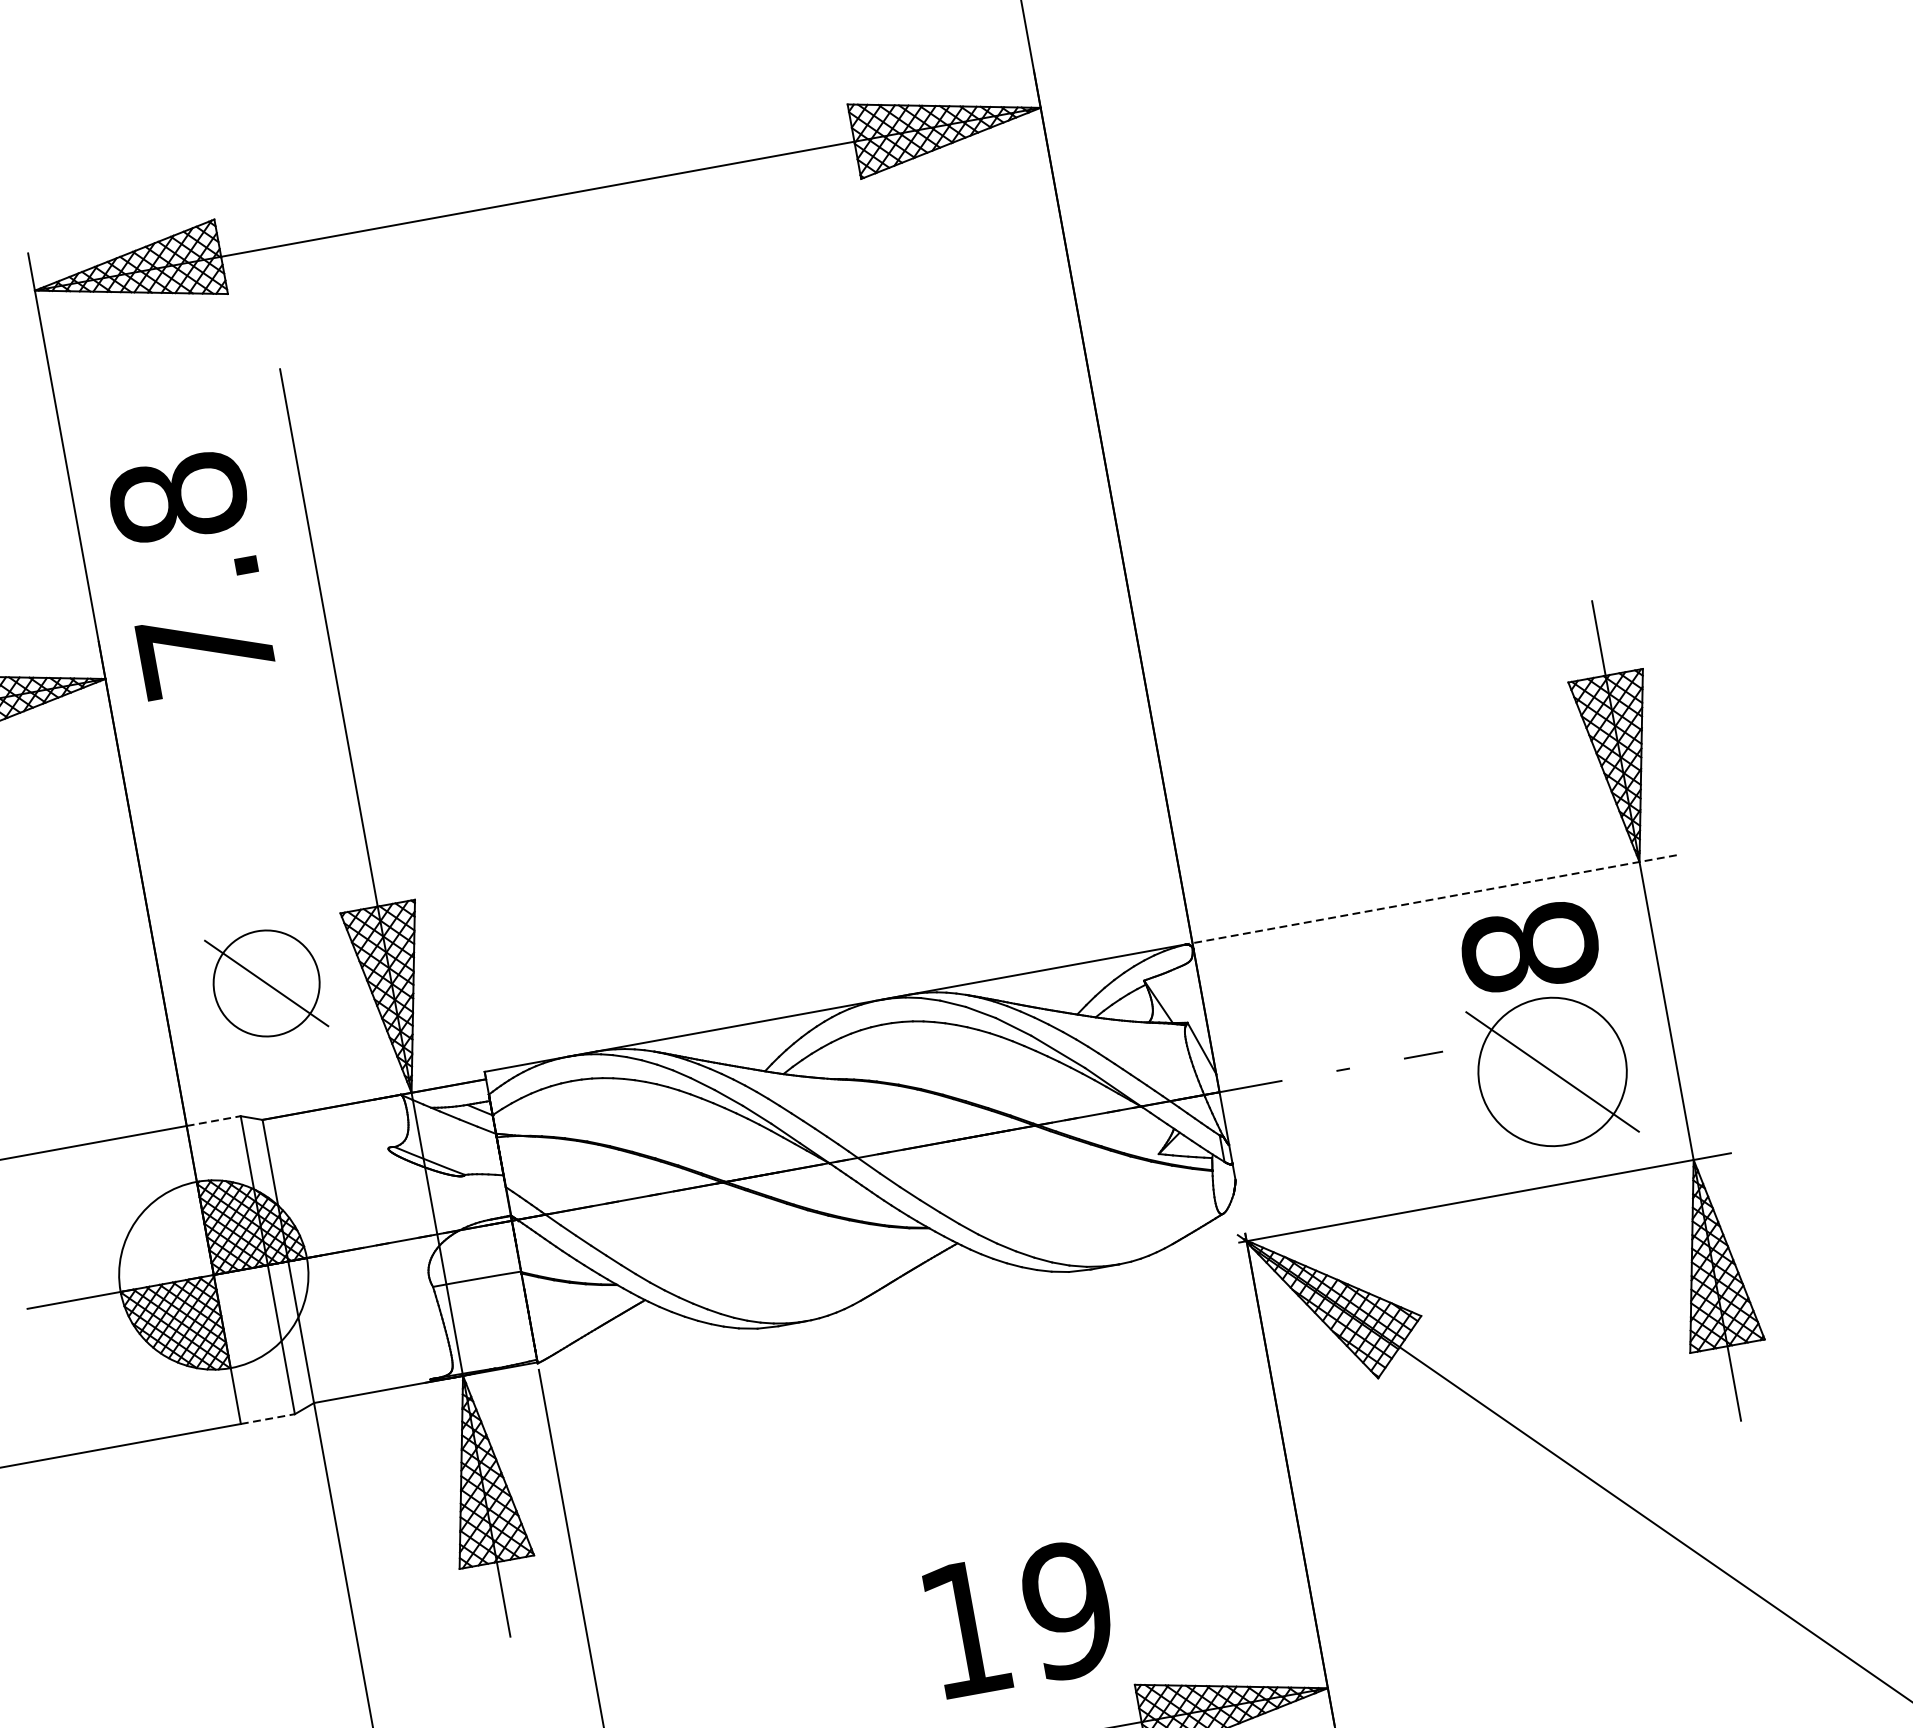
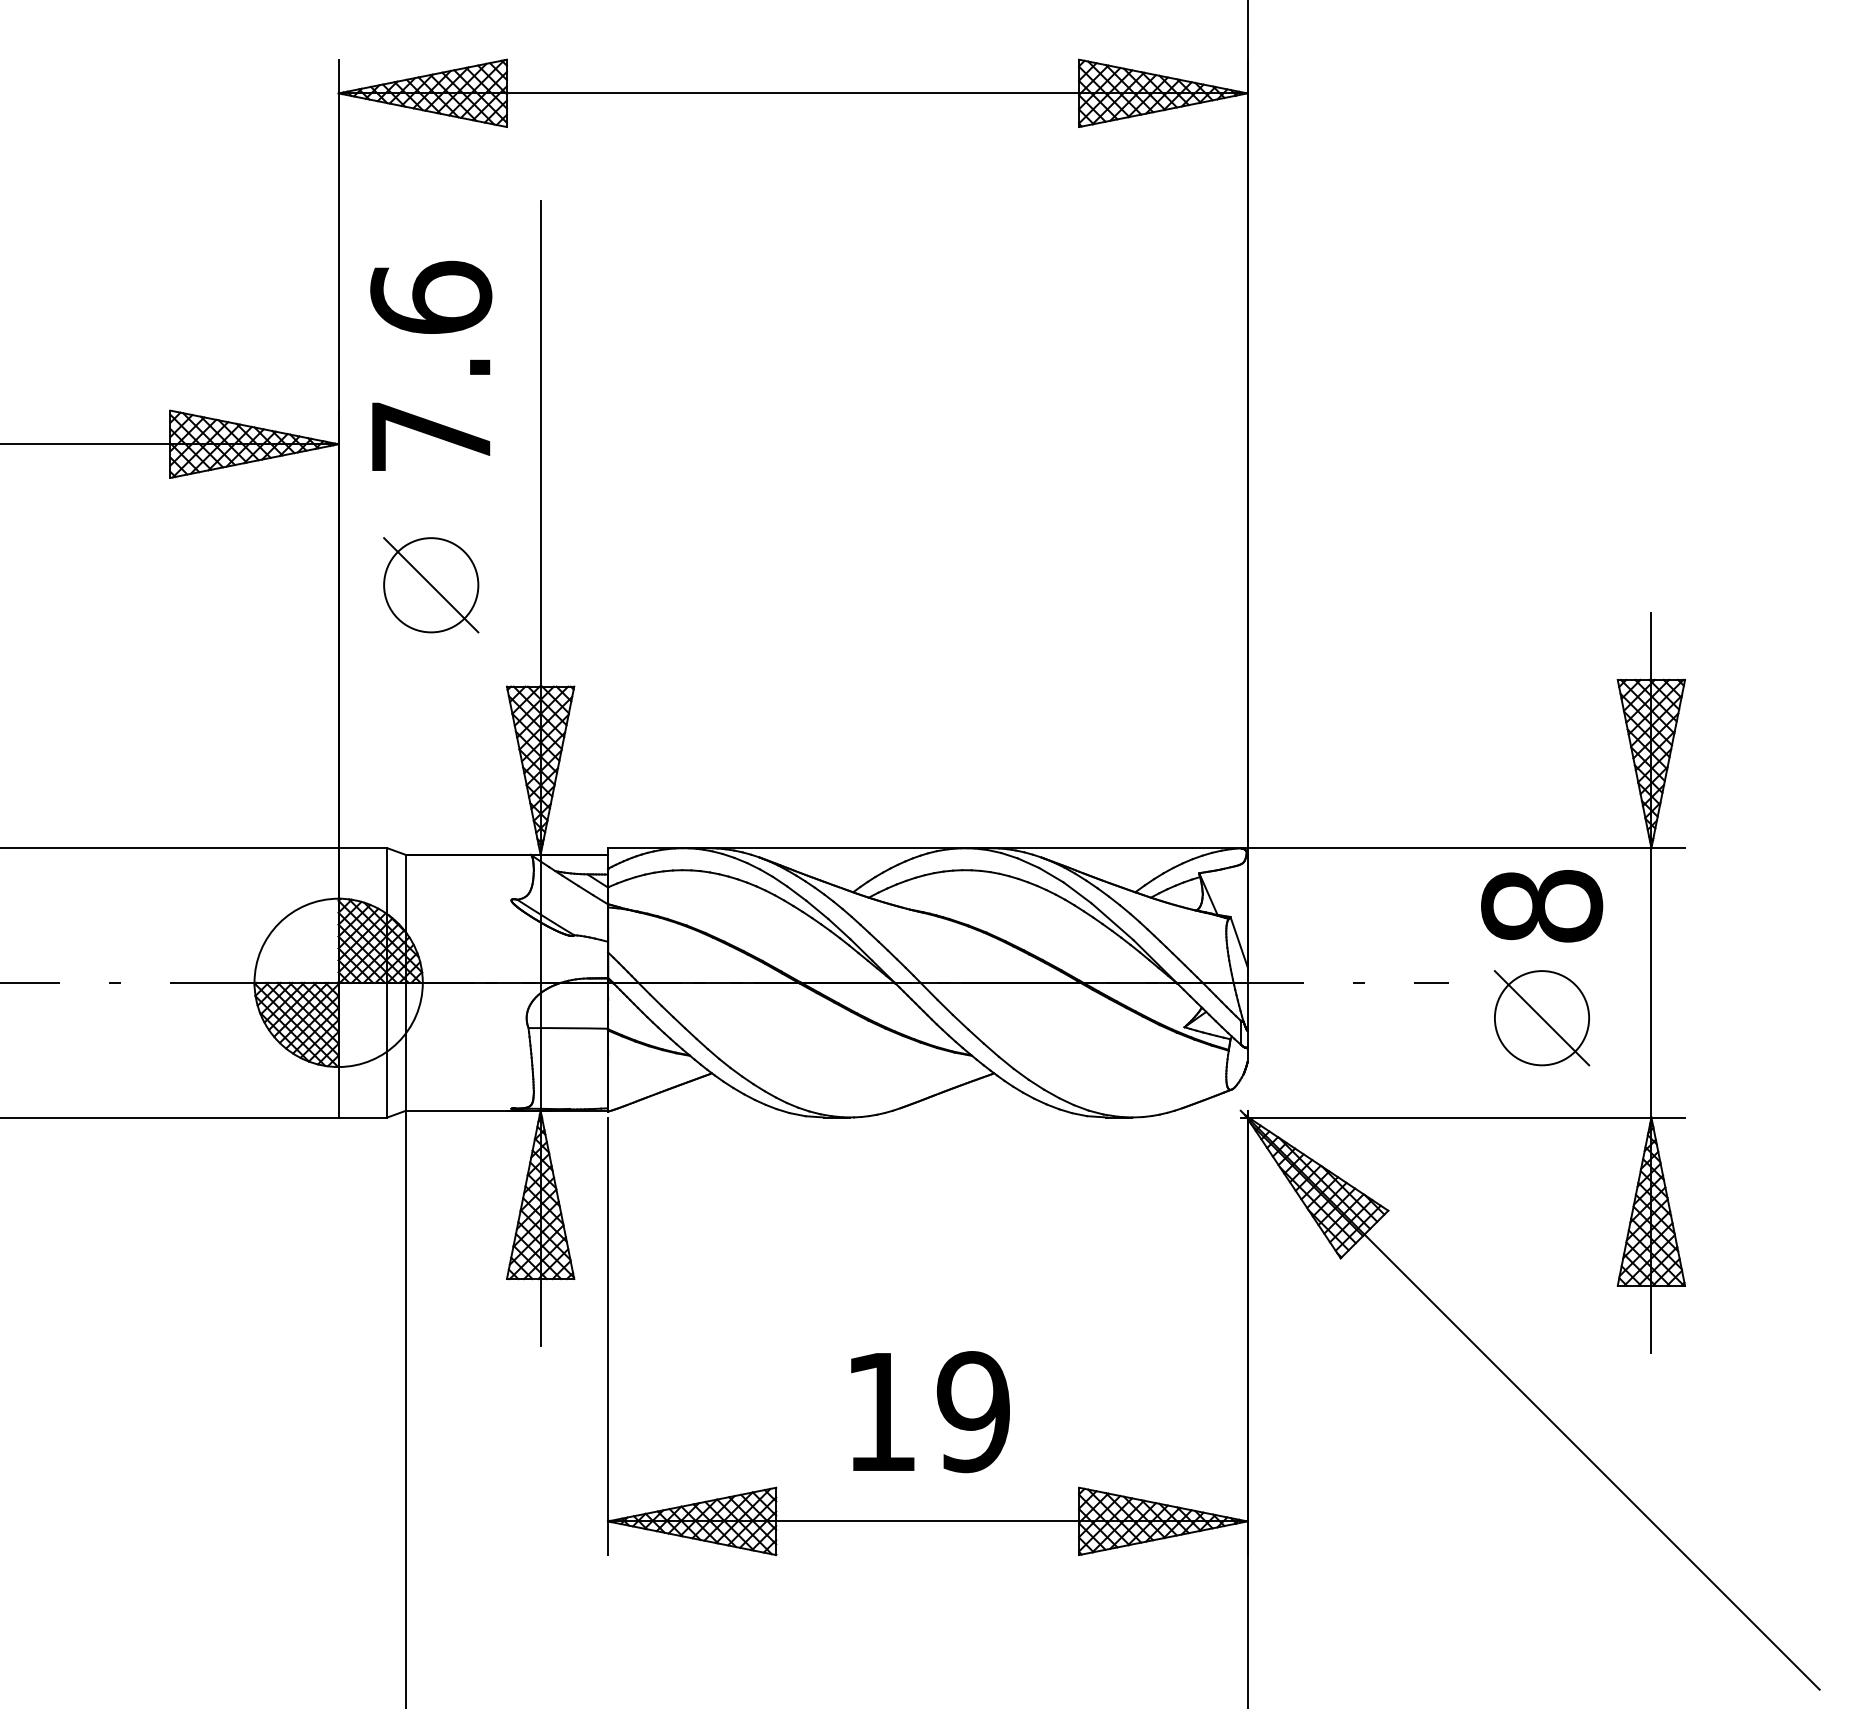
text: (178, 497) -> (431, 297), 7.8 -> 7.6
line: (1430, 900) -> (1462, 848), dashed -> solid
part: (266, 983) -> (431, 585), moved
part: (1552, 1072) -> (1541, 1018), size x0.71
line: (214, 1121) -> (363, 848), dashed -> solid
line: (268, 1419) -> (363, 1117), dashed -> solid
text: (1020, 1619) -> (930, 1412), moved

